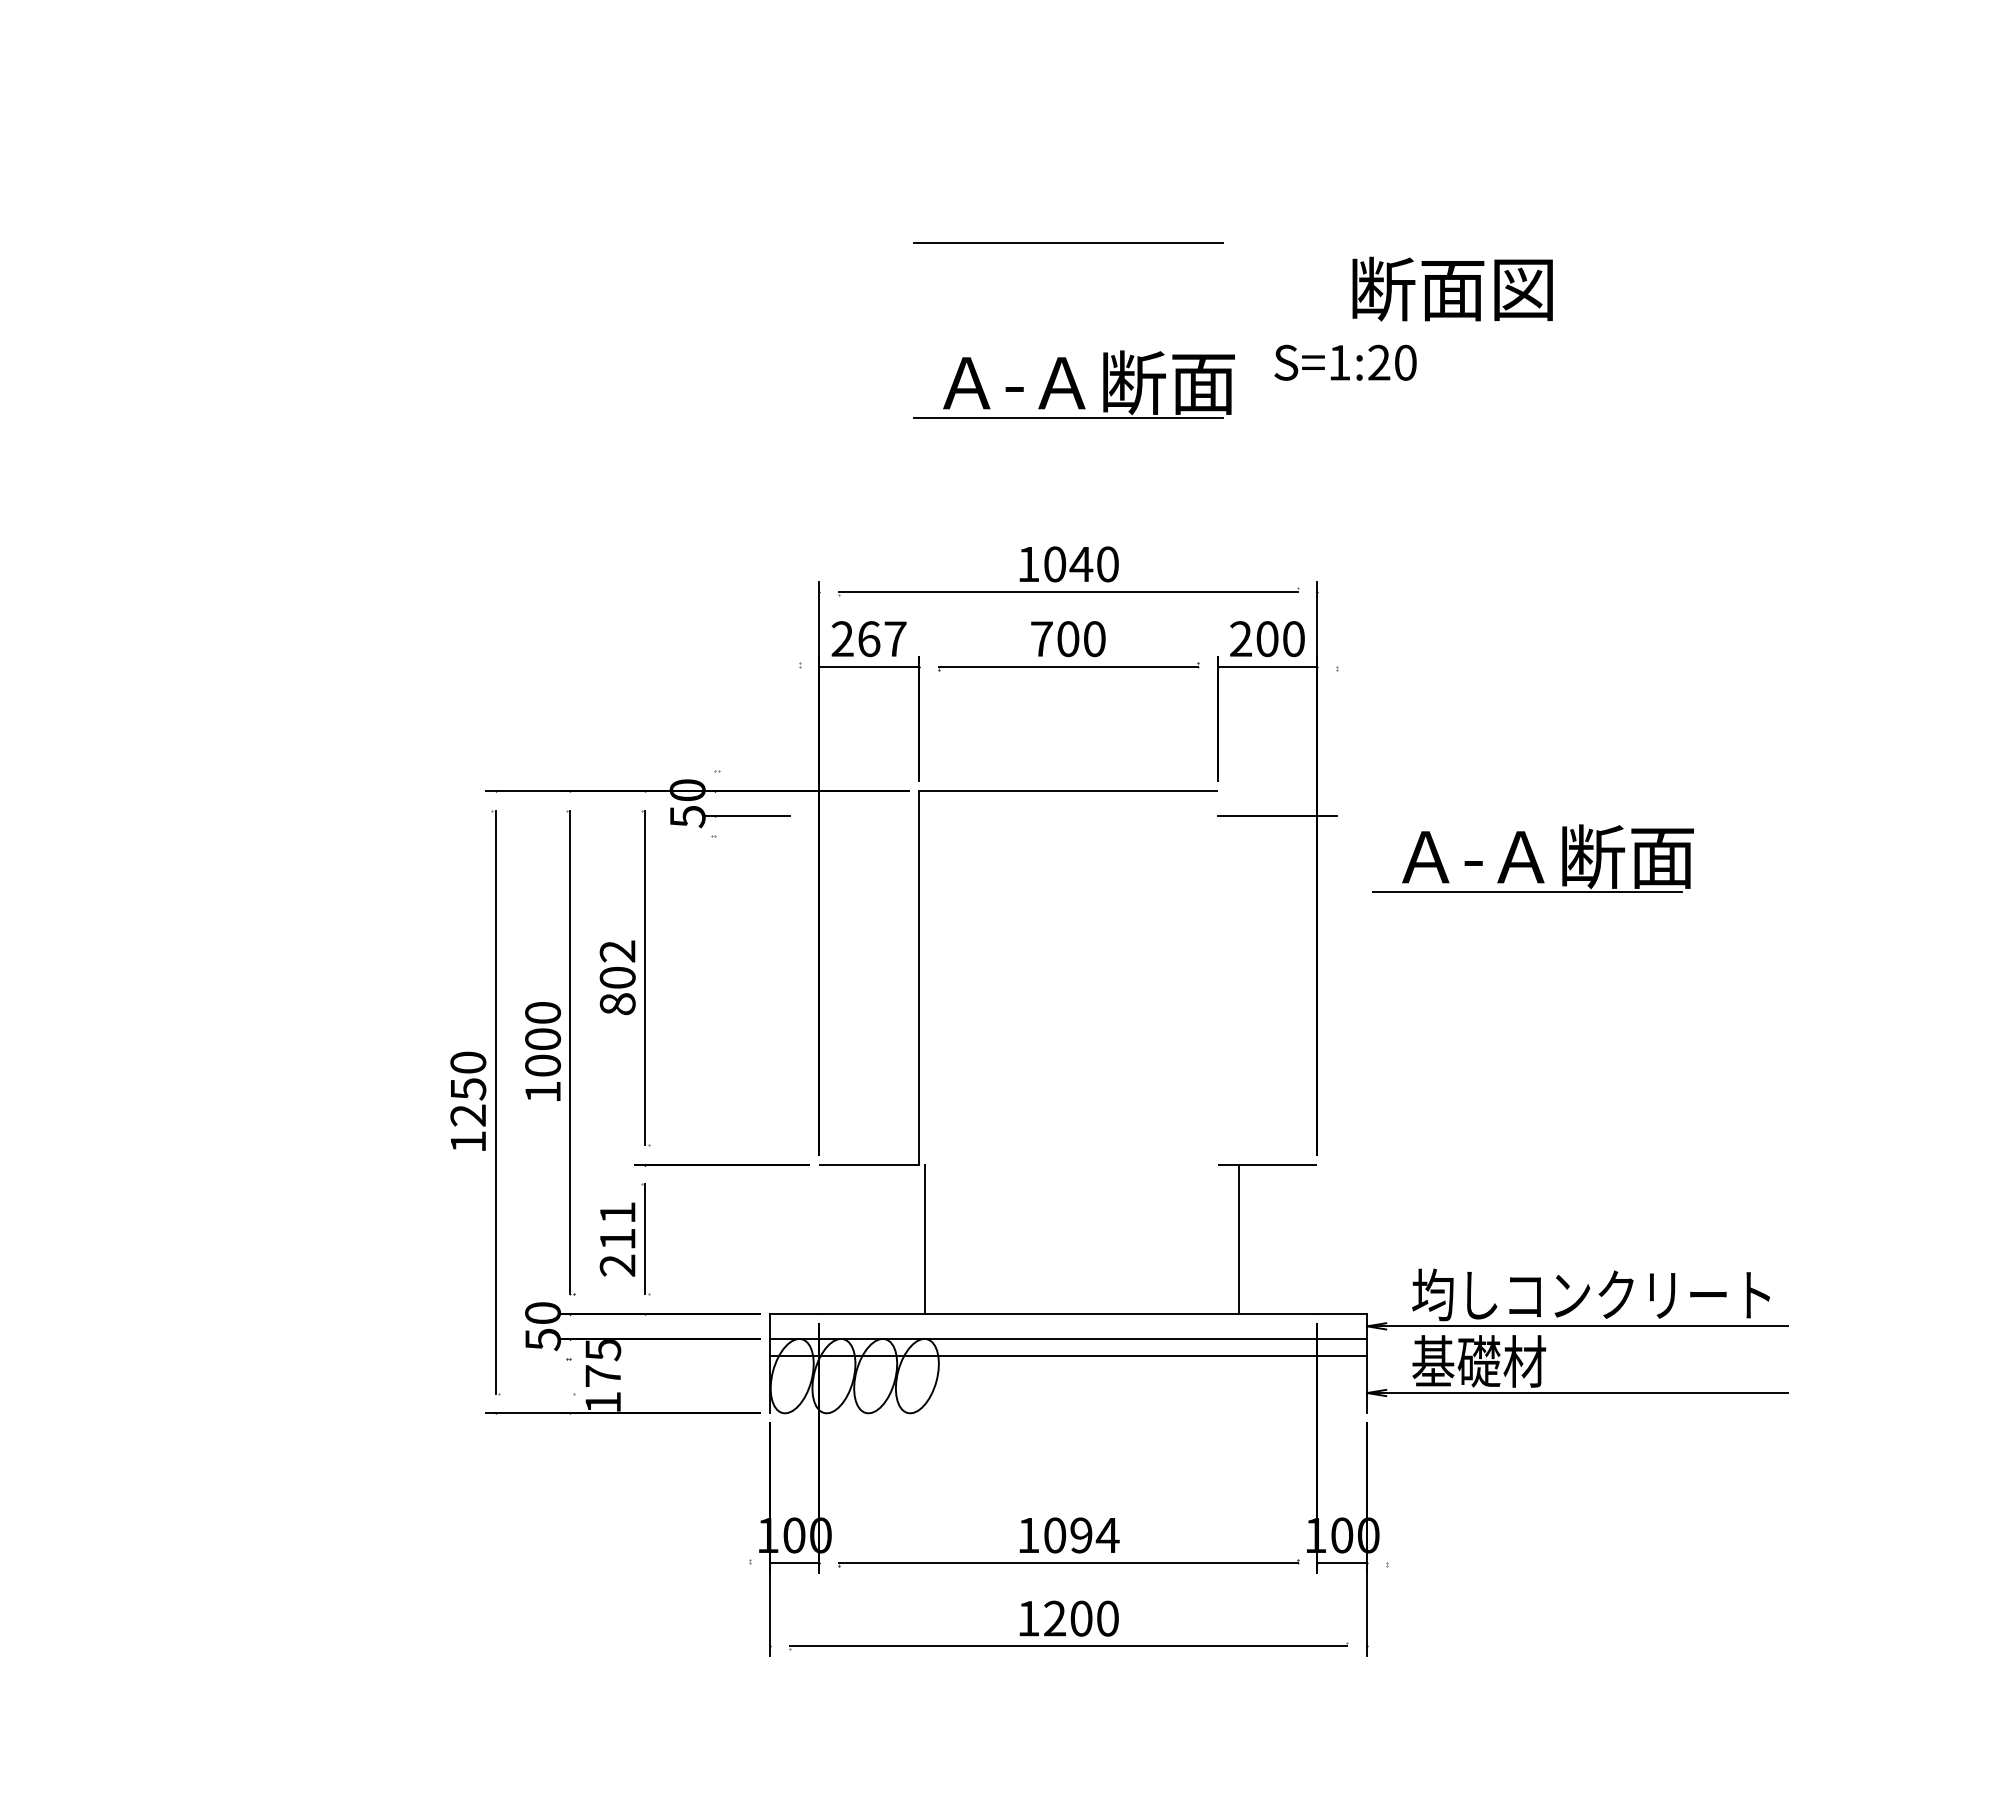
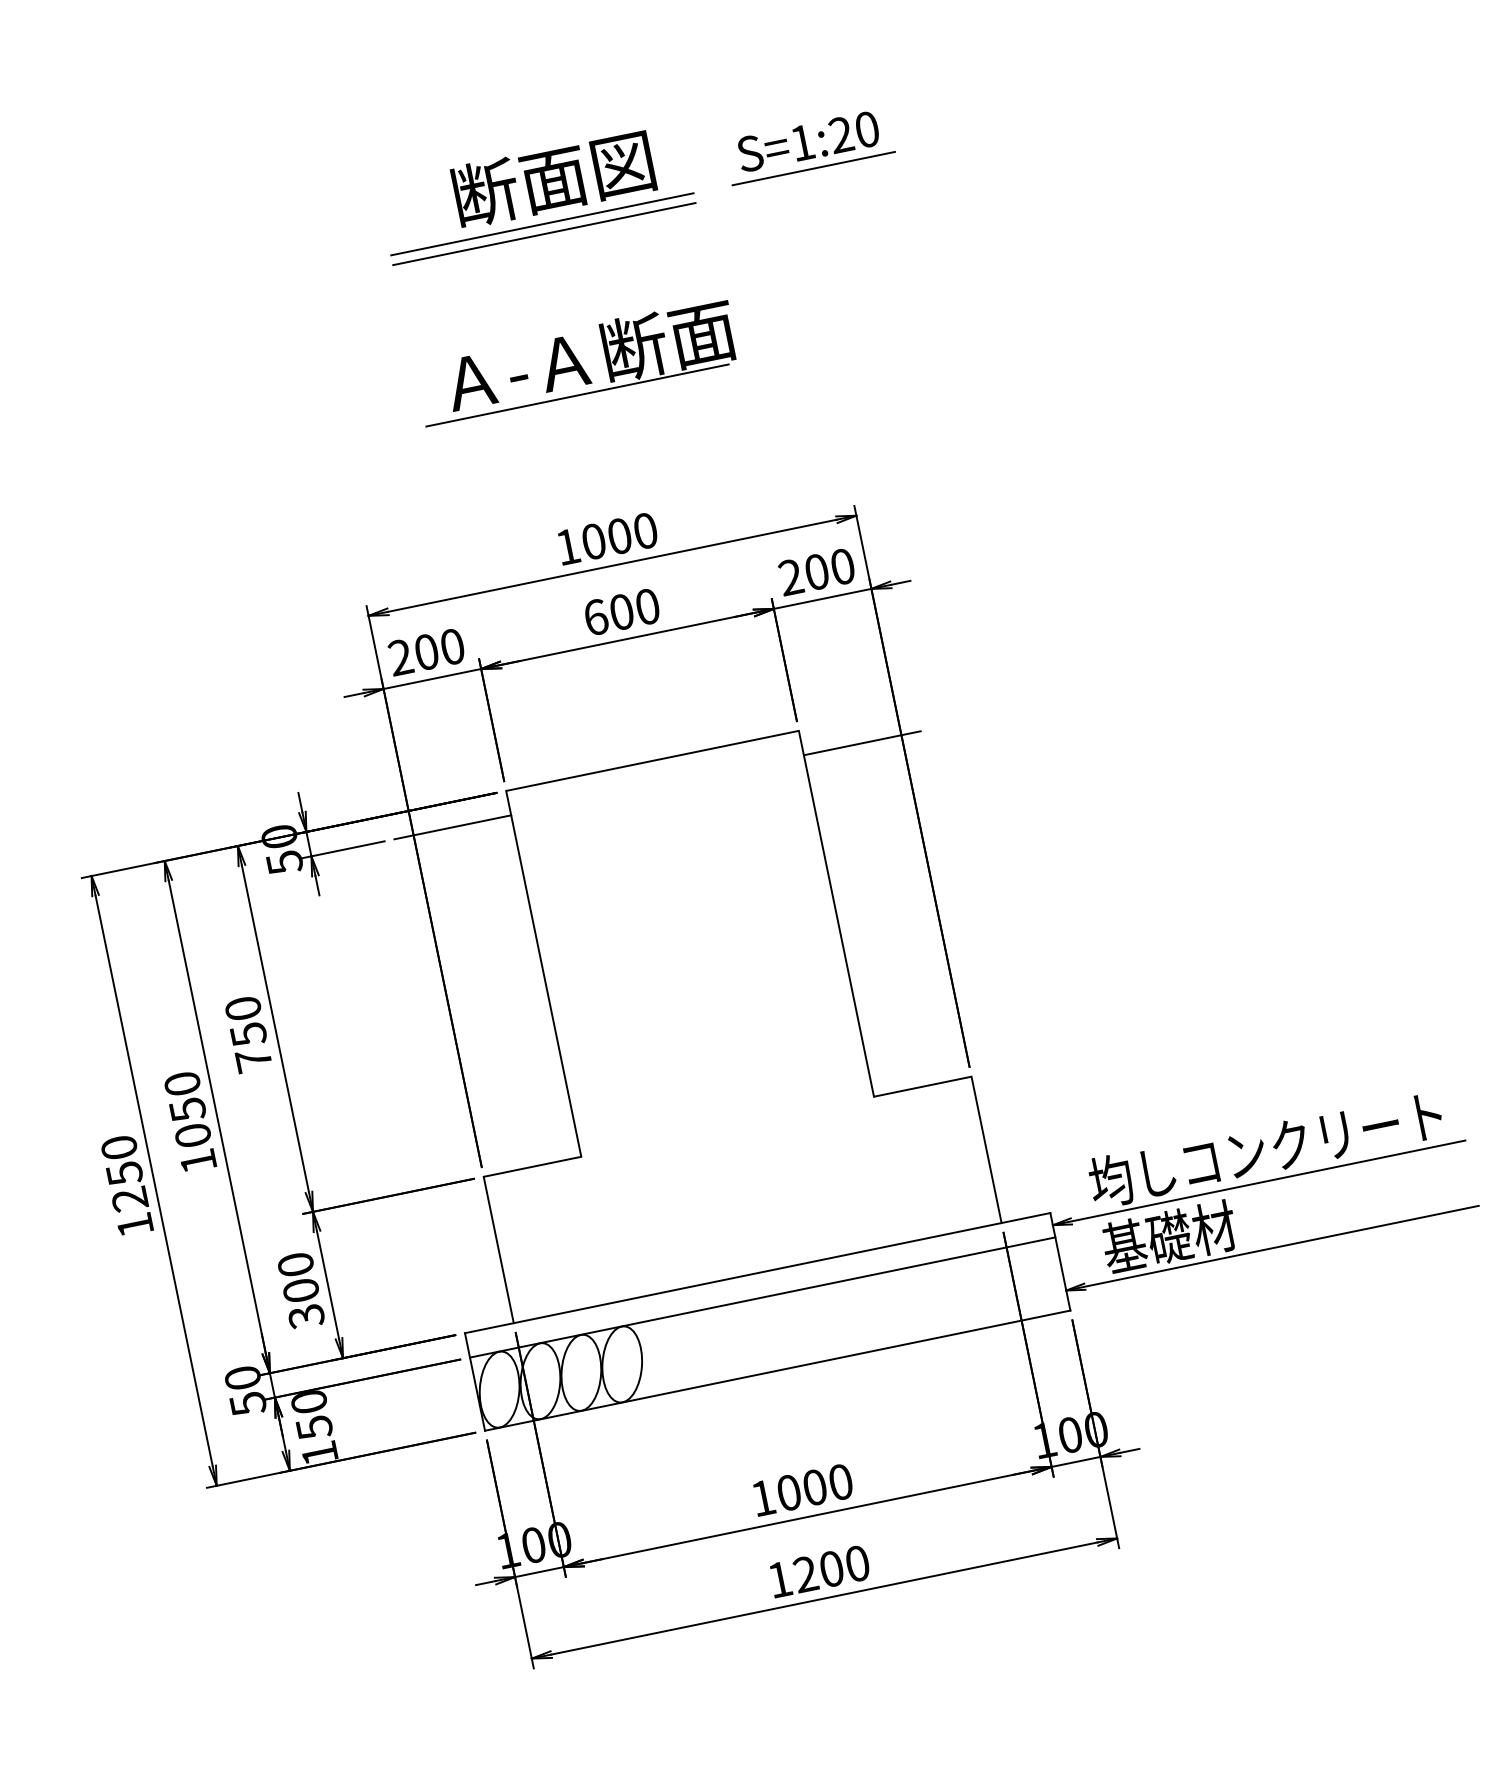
line: (1345, 243) -> (813, 168), added
line: (1068, 253) -> (544, 234), added
text: (1452, 288) -> (553, 178), moved
text: (1345, 362) -> (808, 141), moved
text: (1081, 564) -> (619, 536), 1040 -> 1000
text: (882, 639) -> (439, 649), 267 -> 200
text: (1042, 639) -> (596, 617), 700 -> 600
line: (859, 815) -> (452, 826), added
part: (1532, 858) -> (1120, 733), removed
text: (617, 977) -> (248, 1034), 802 -> 750
line: (1217, 977) -> (836, 913), added
text: (542, 1039) -> (187, 1110), 1000 -> 1050
line: (925, 1238) -> (498, 1249), moved
line: (1239, 1238) -> (986, 1149), moved
text: (617, 1239) -> (300, 1290), 211 -> 300
line: (1068, 1356) -> (777, 1370), moved
text: (603, 1363) -> (312, 1415), 175 -> 150
text: (1094, 1535) -> (827, 1484), 1094 -> 1000

